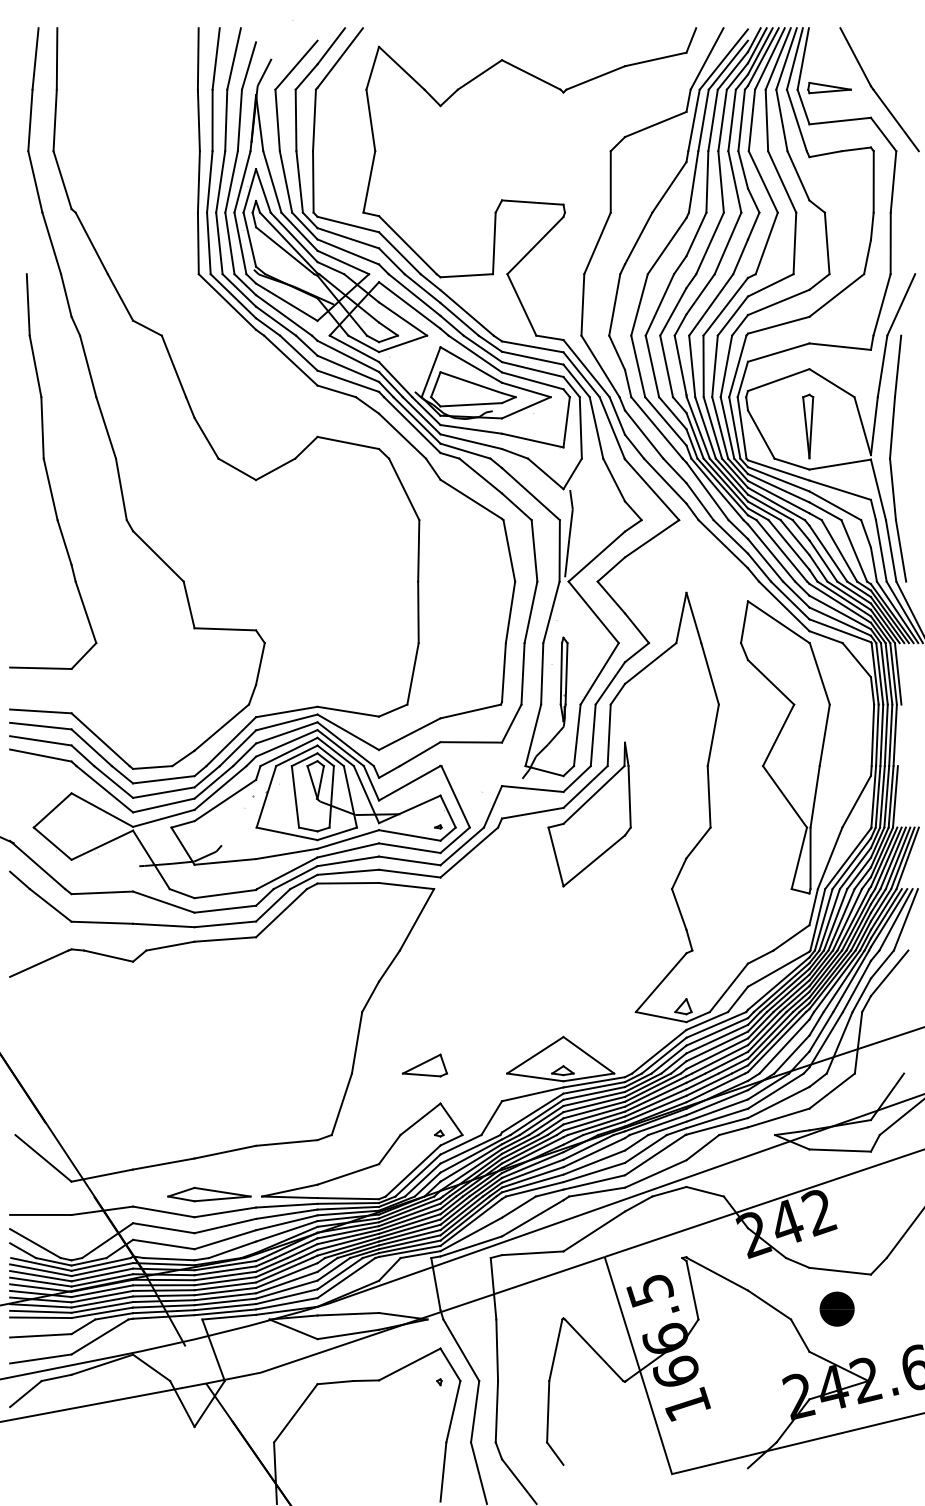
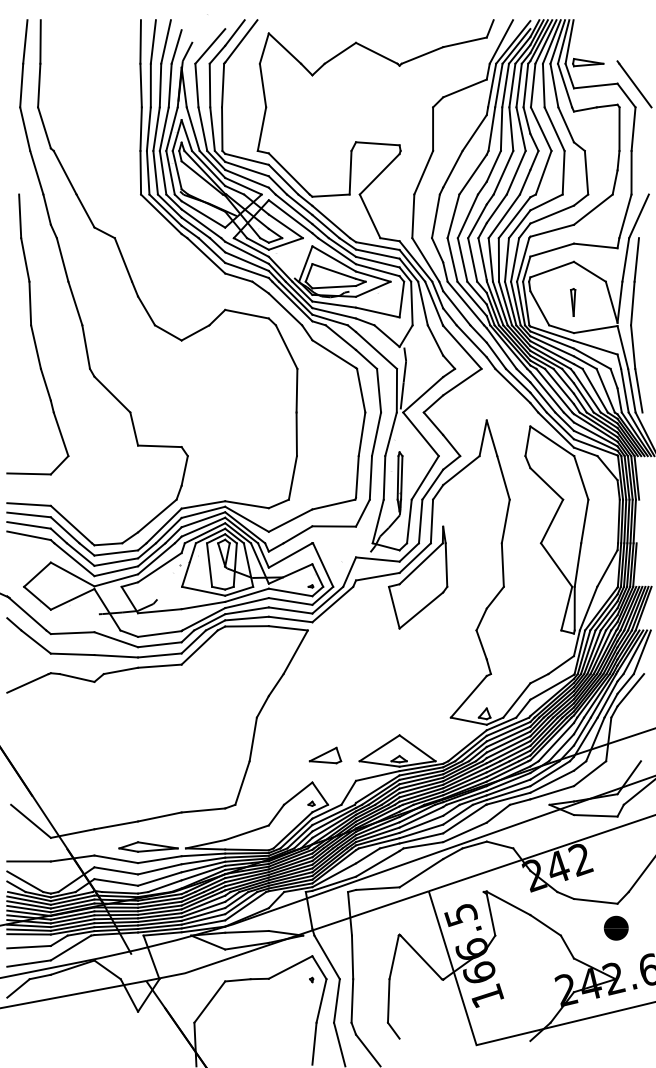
line: (855, 57) -> (606, 40), removed
part: (808, 426) -> (573, 302), size x0.6
part: (424, 1065) -> (325, 755), moved
text: (836, 1308) -> (615, 927), moved

